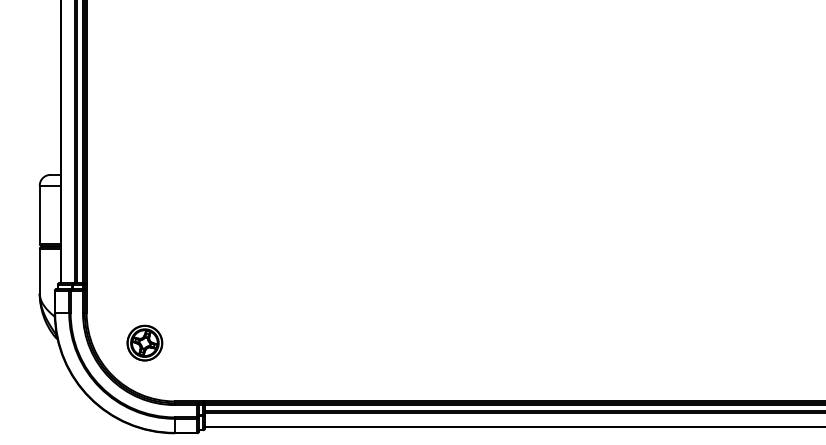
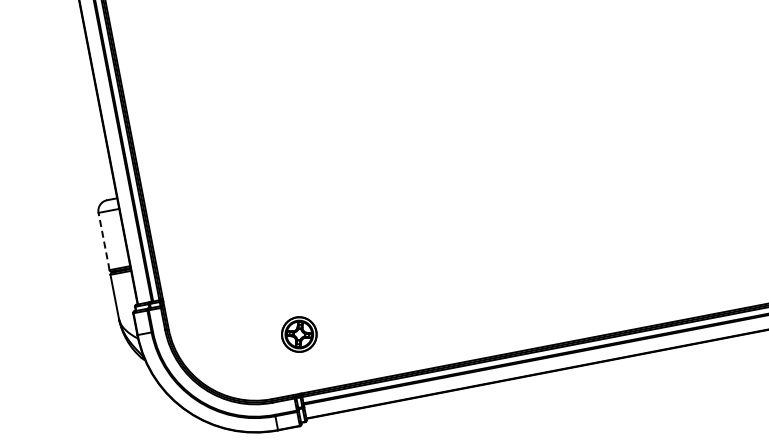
line: (39, 214) -> (103, 241), solid -> dashed
part: (144, 342) -> (298, 333), moved

